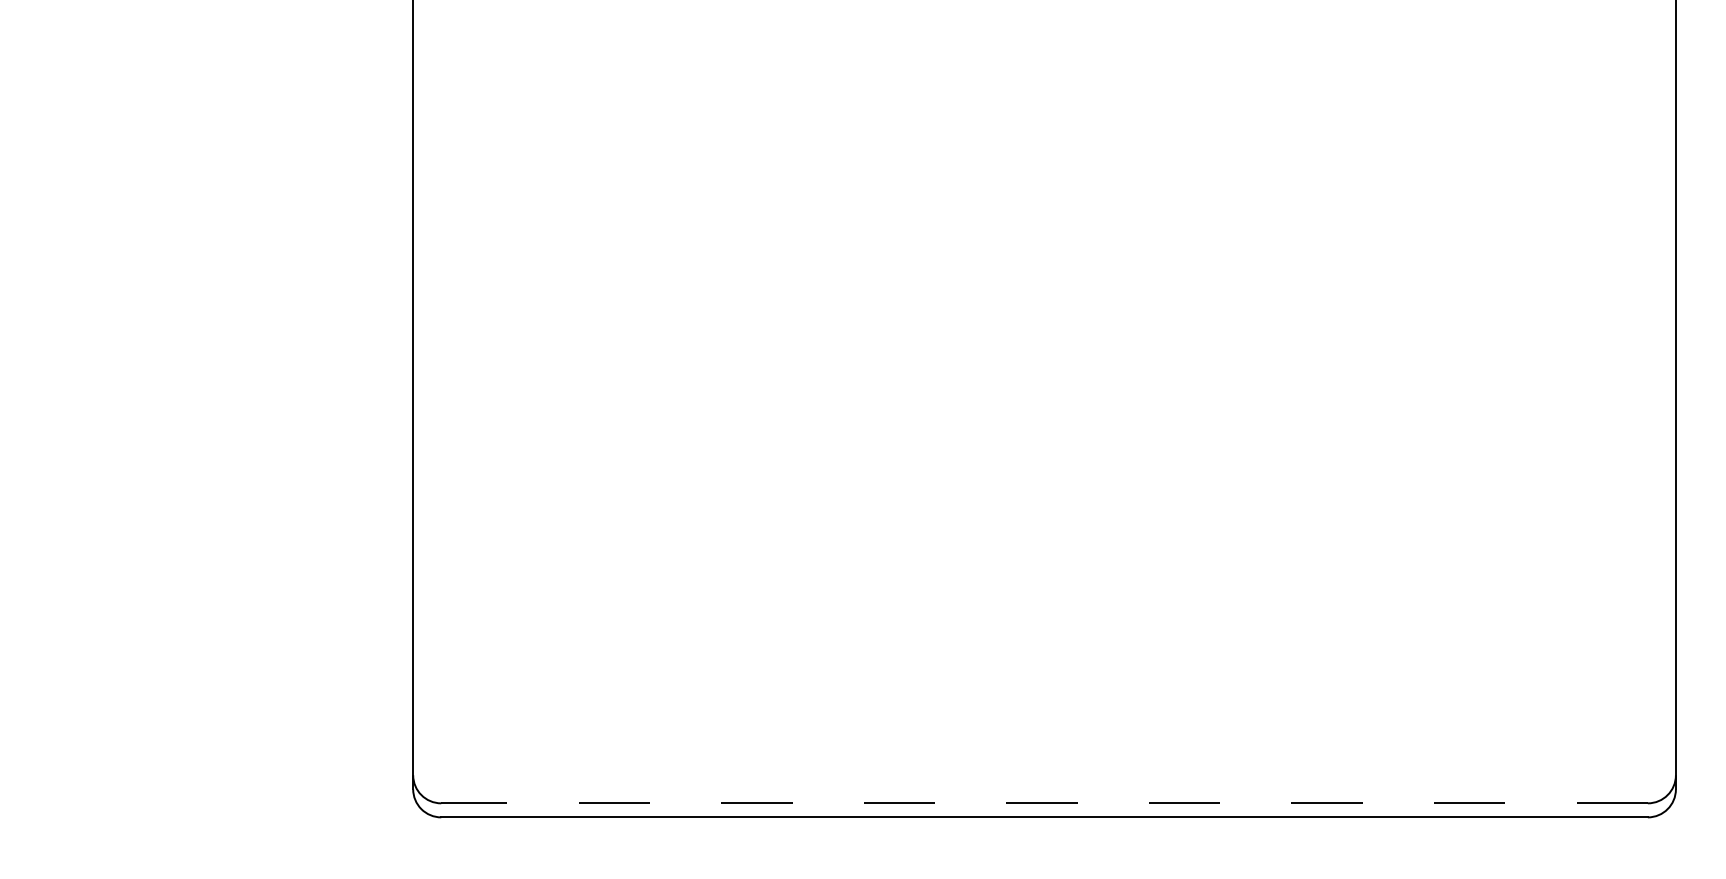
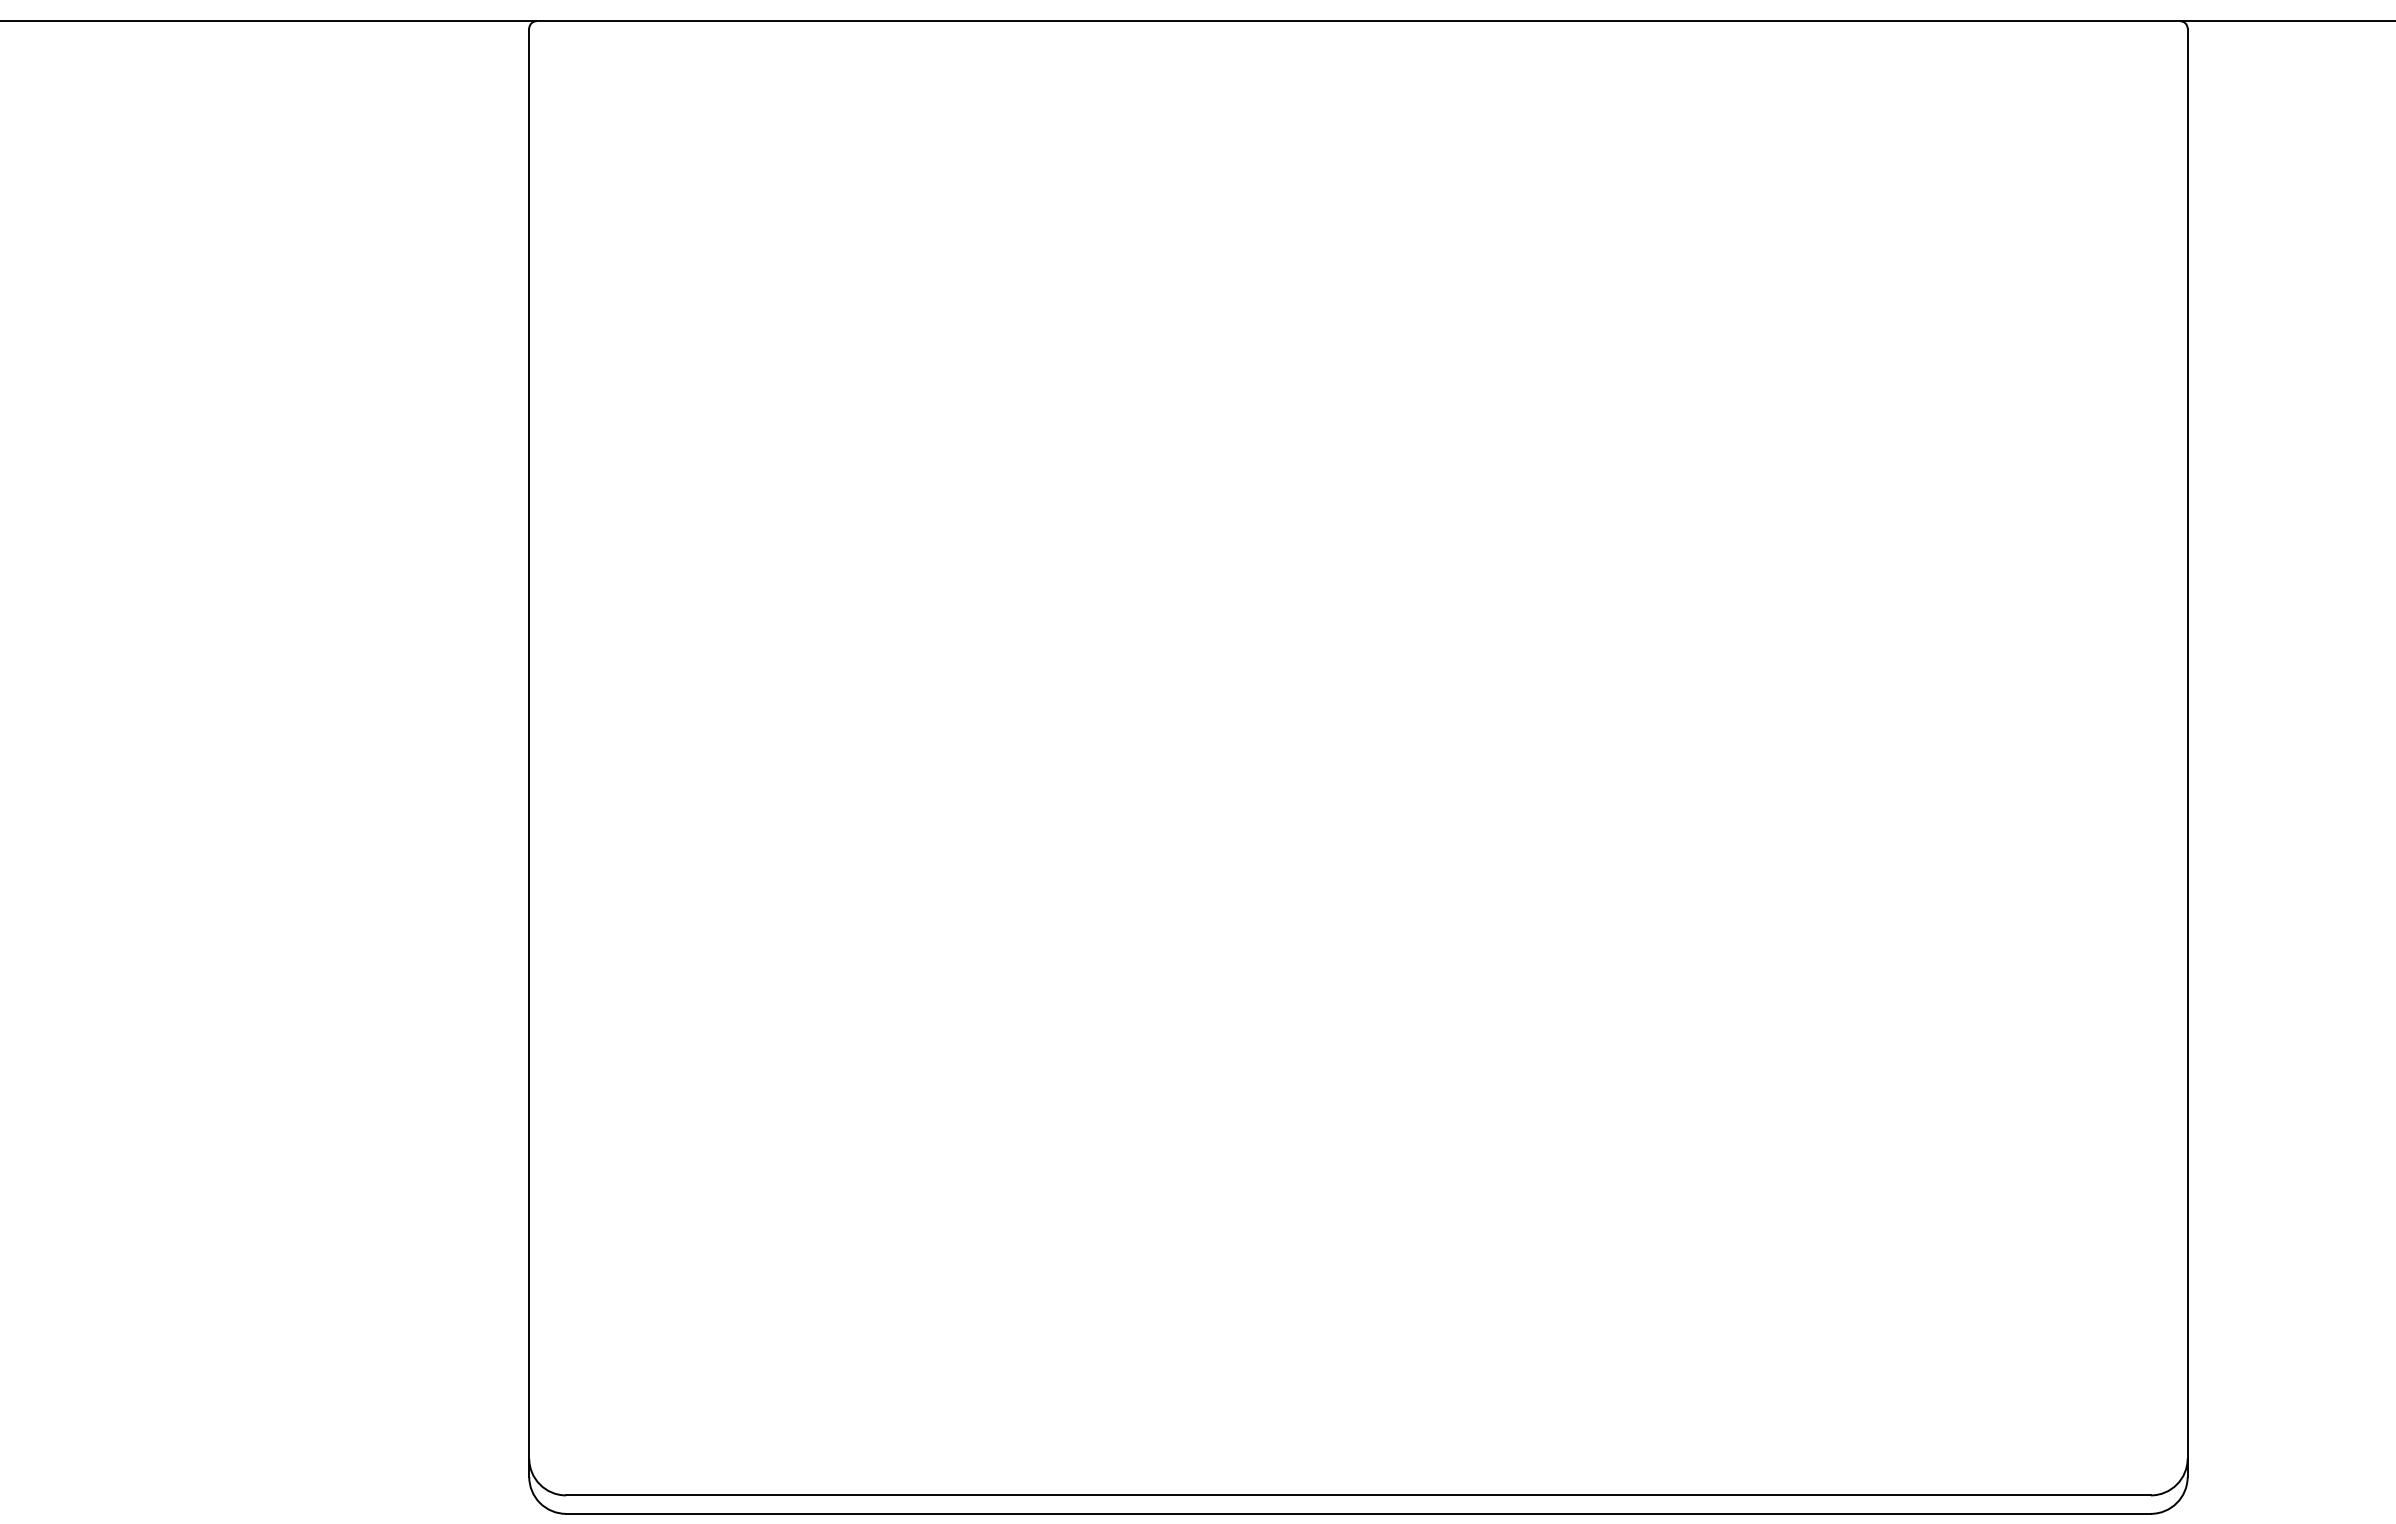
line: (1043, 803) -> (1357, 1495), dashed -> solid

